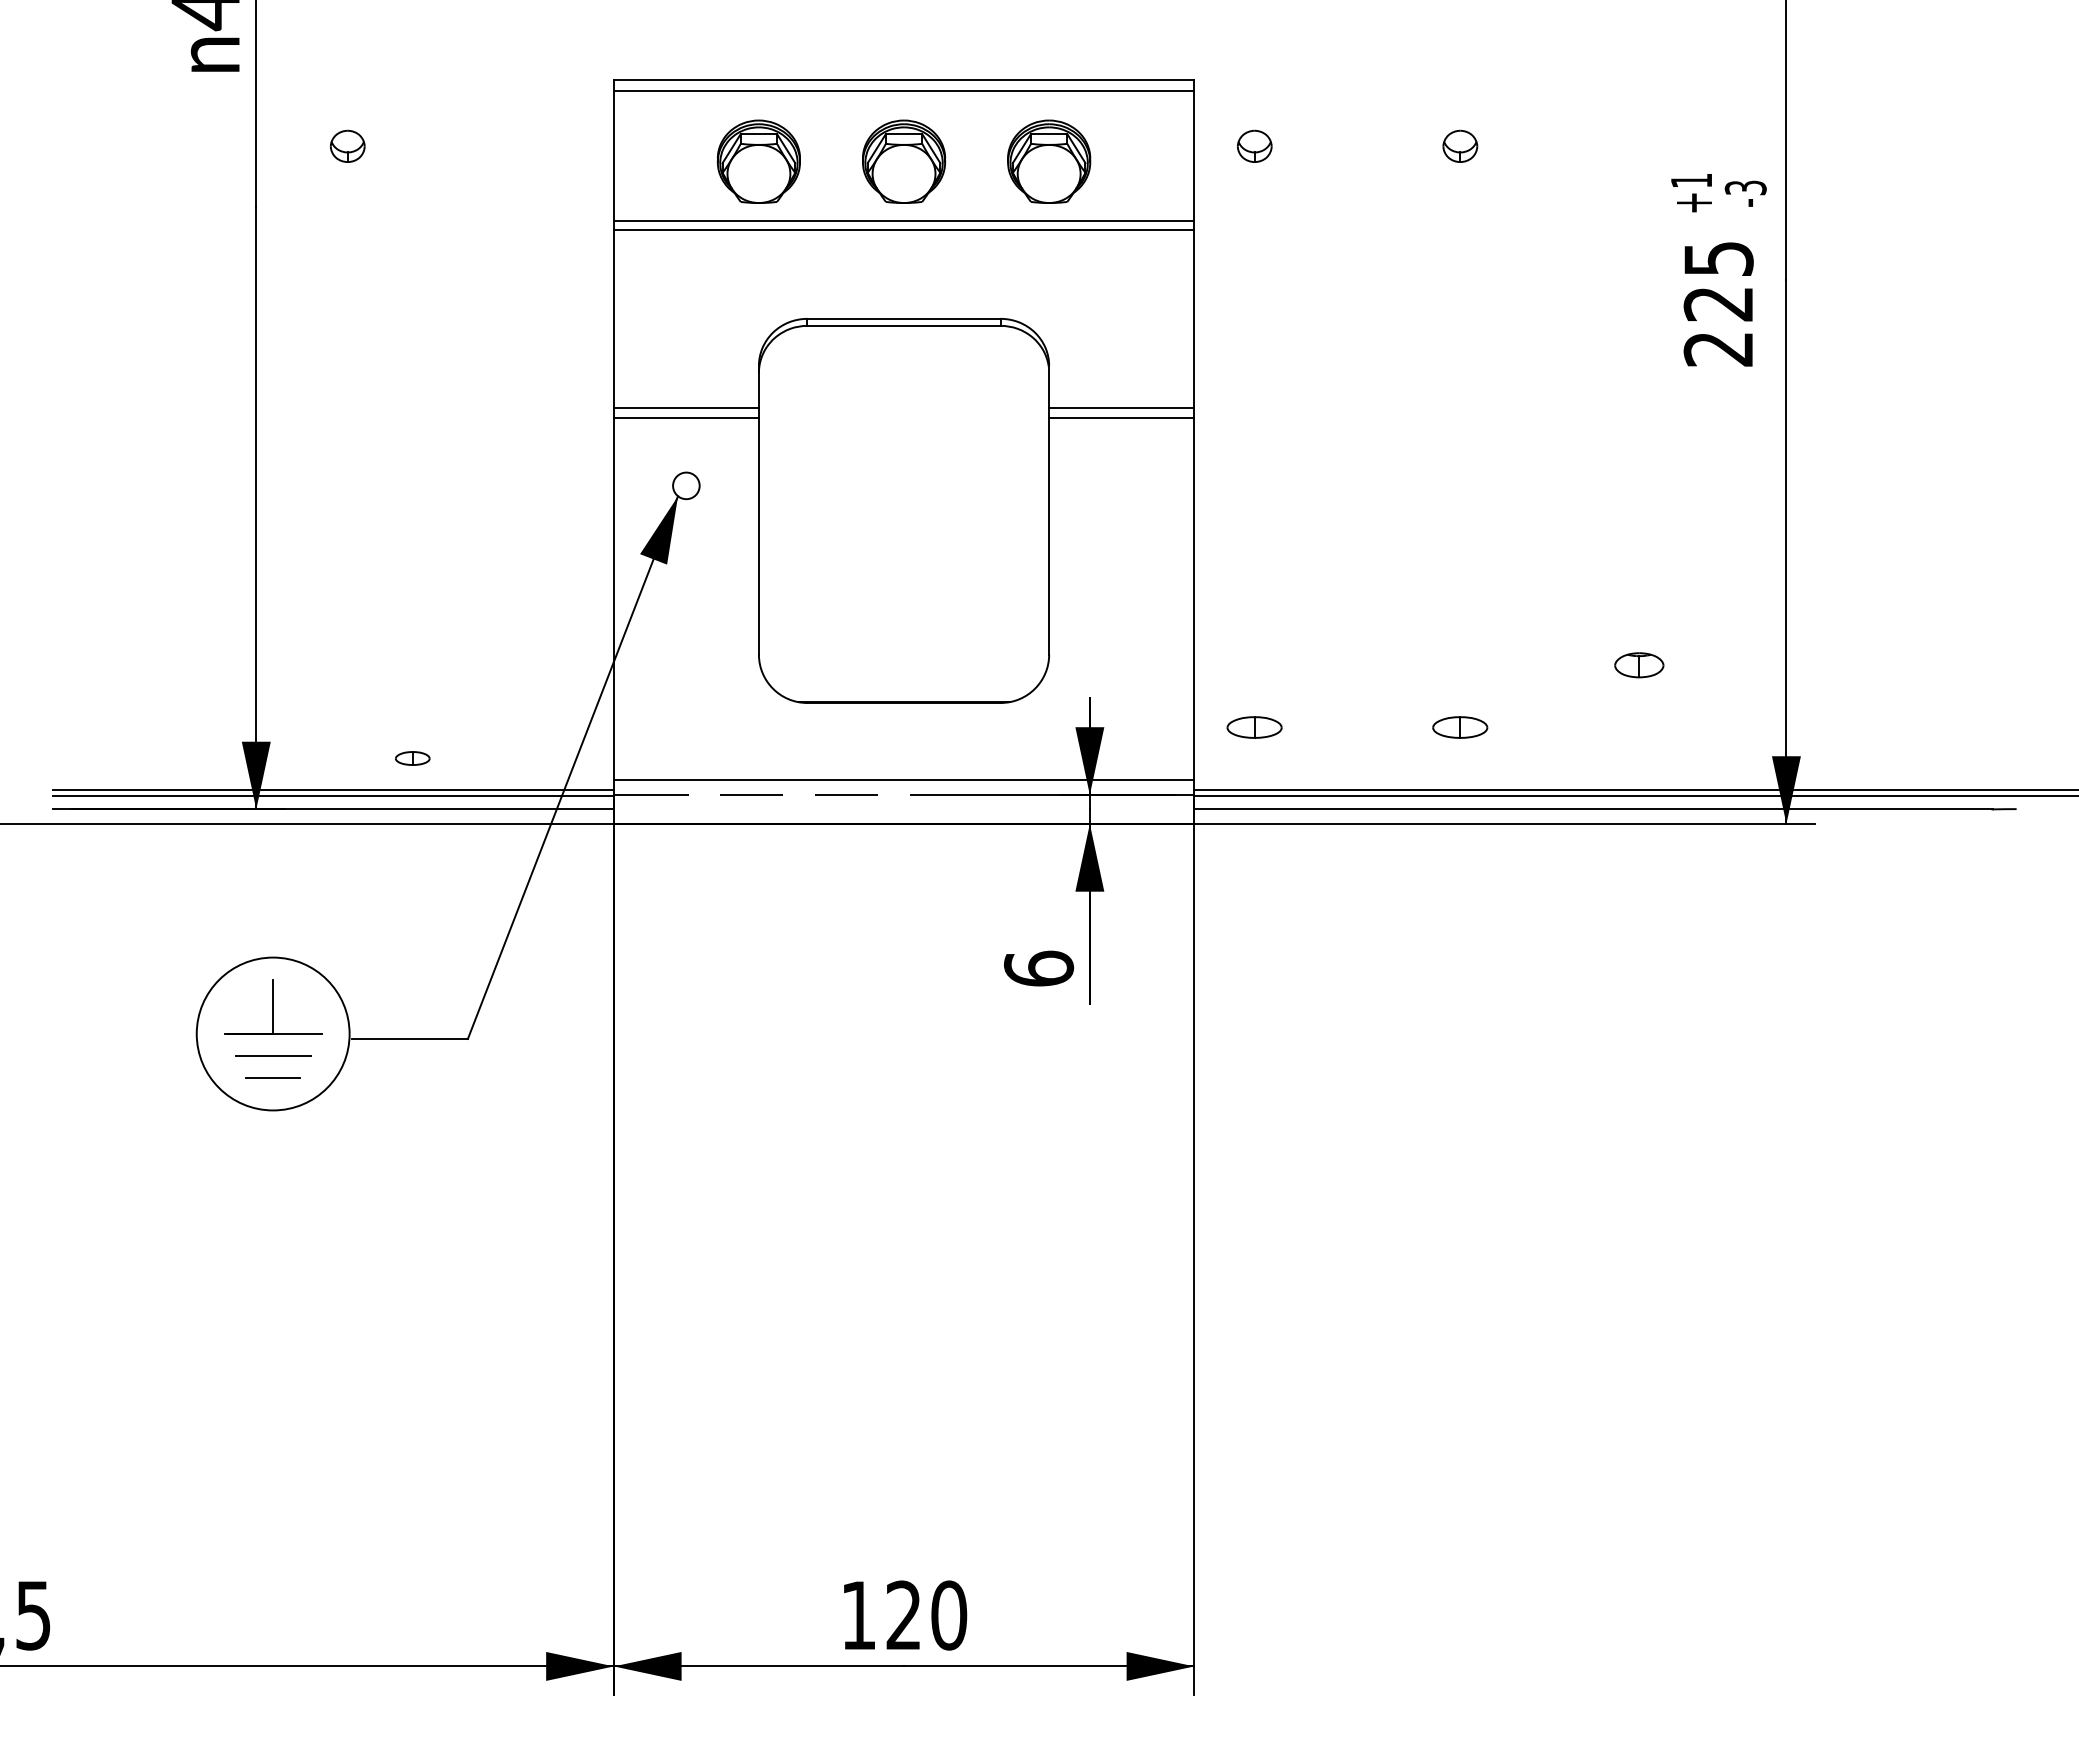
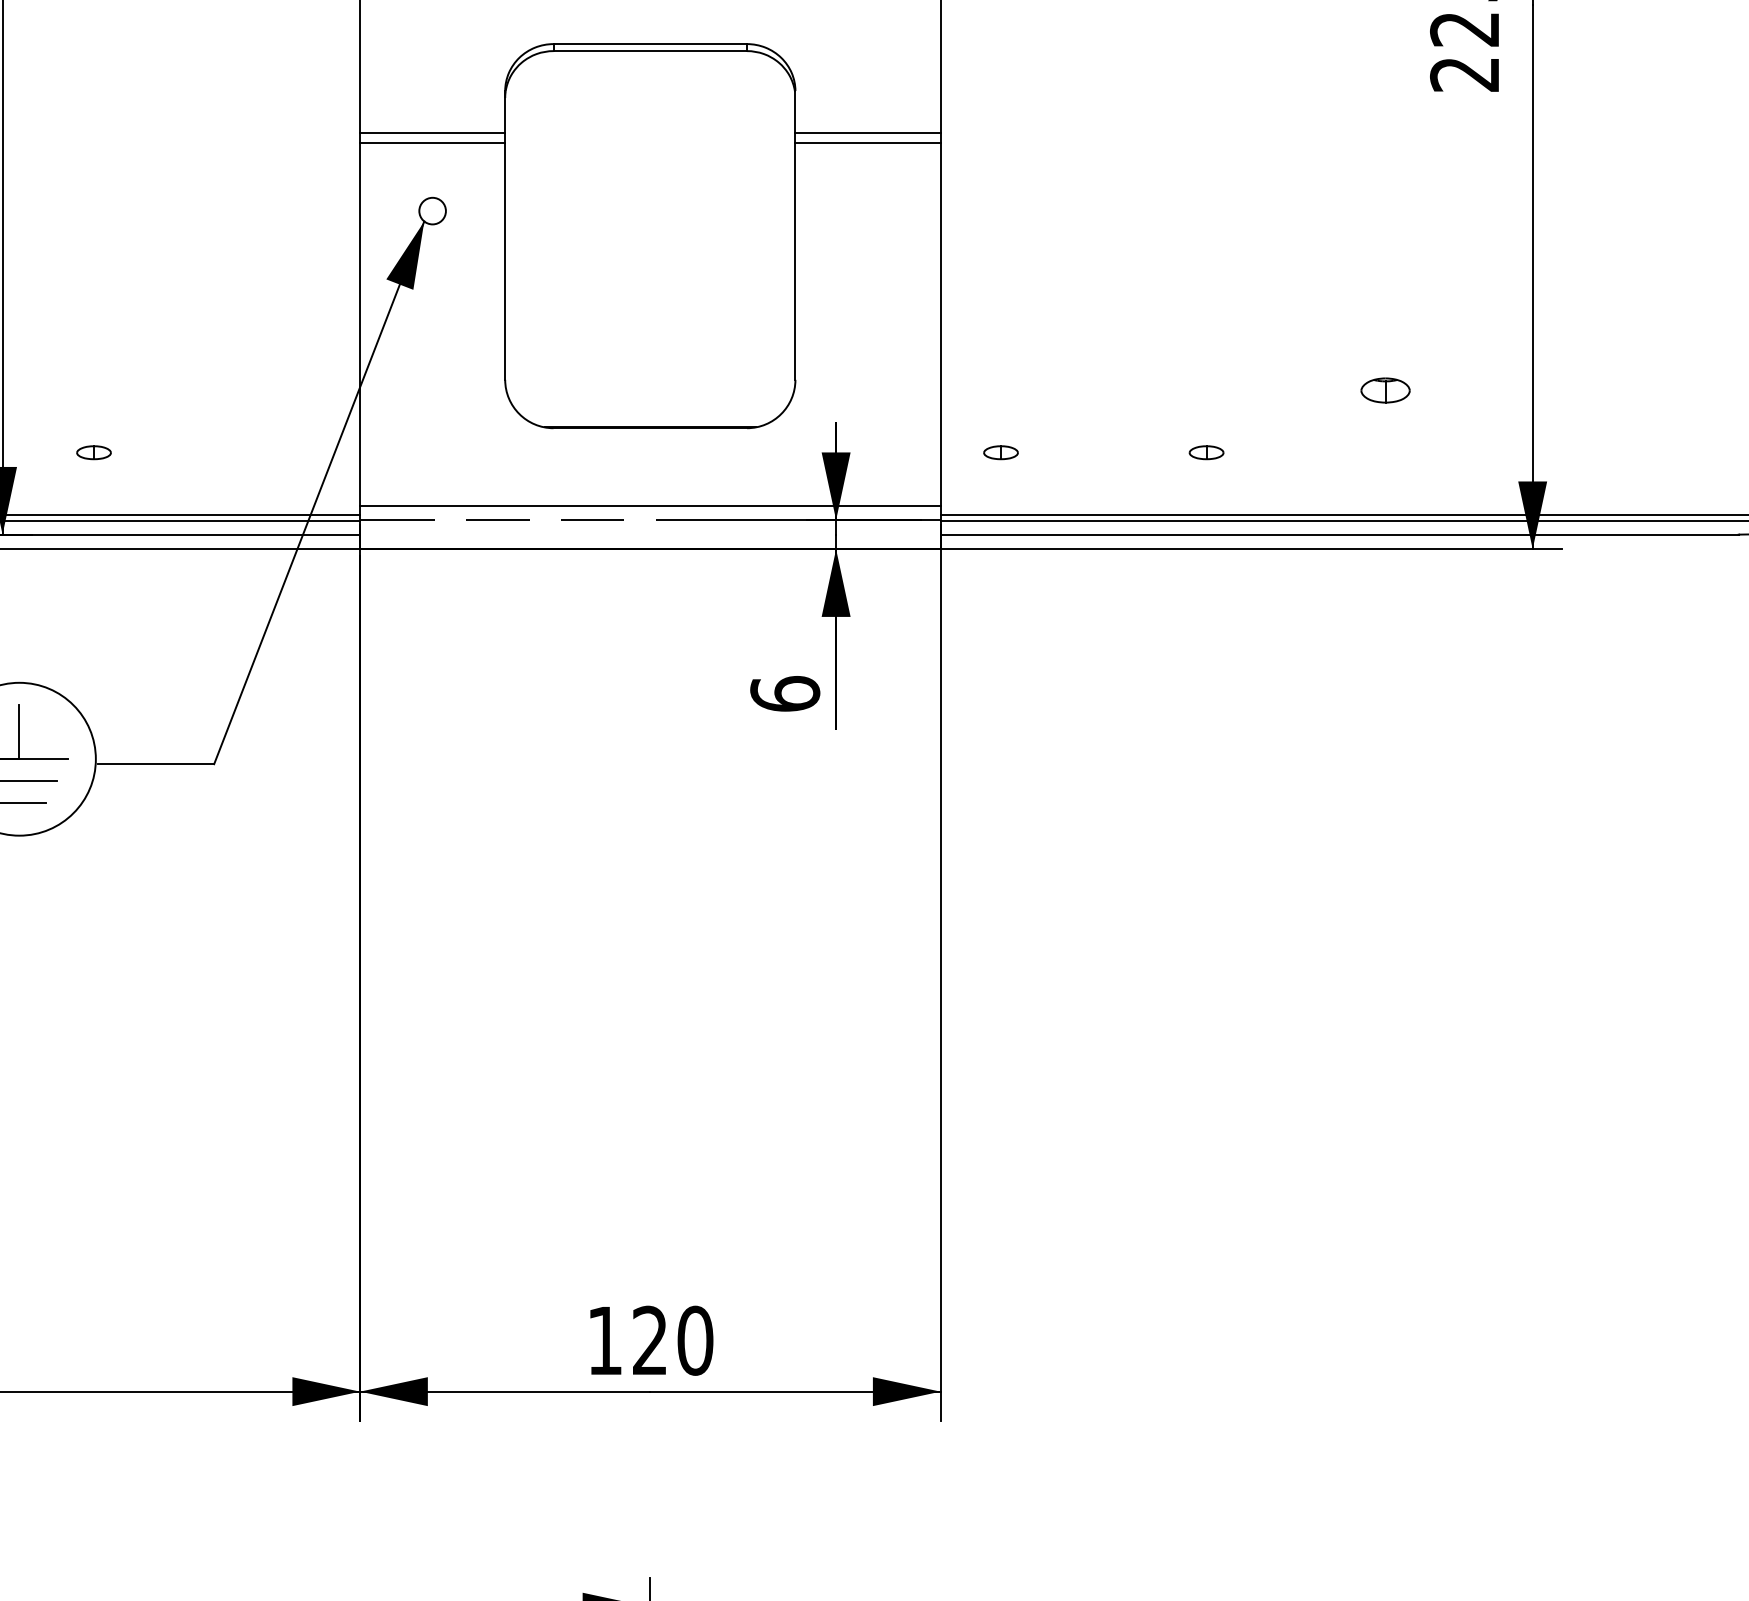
part: (1254, 727) -> (1000, 452), size x0.62
part: (1460, 727) -> (1206, 452), size x0.62
part: (412, 758) -> (93, 452), moved

